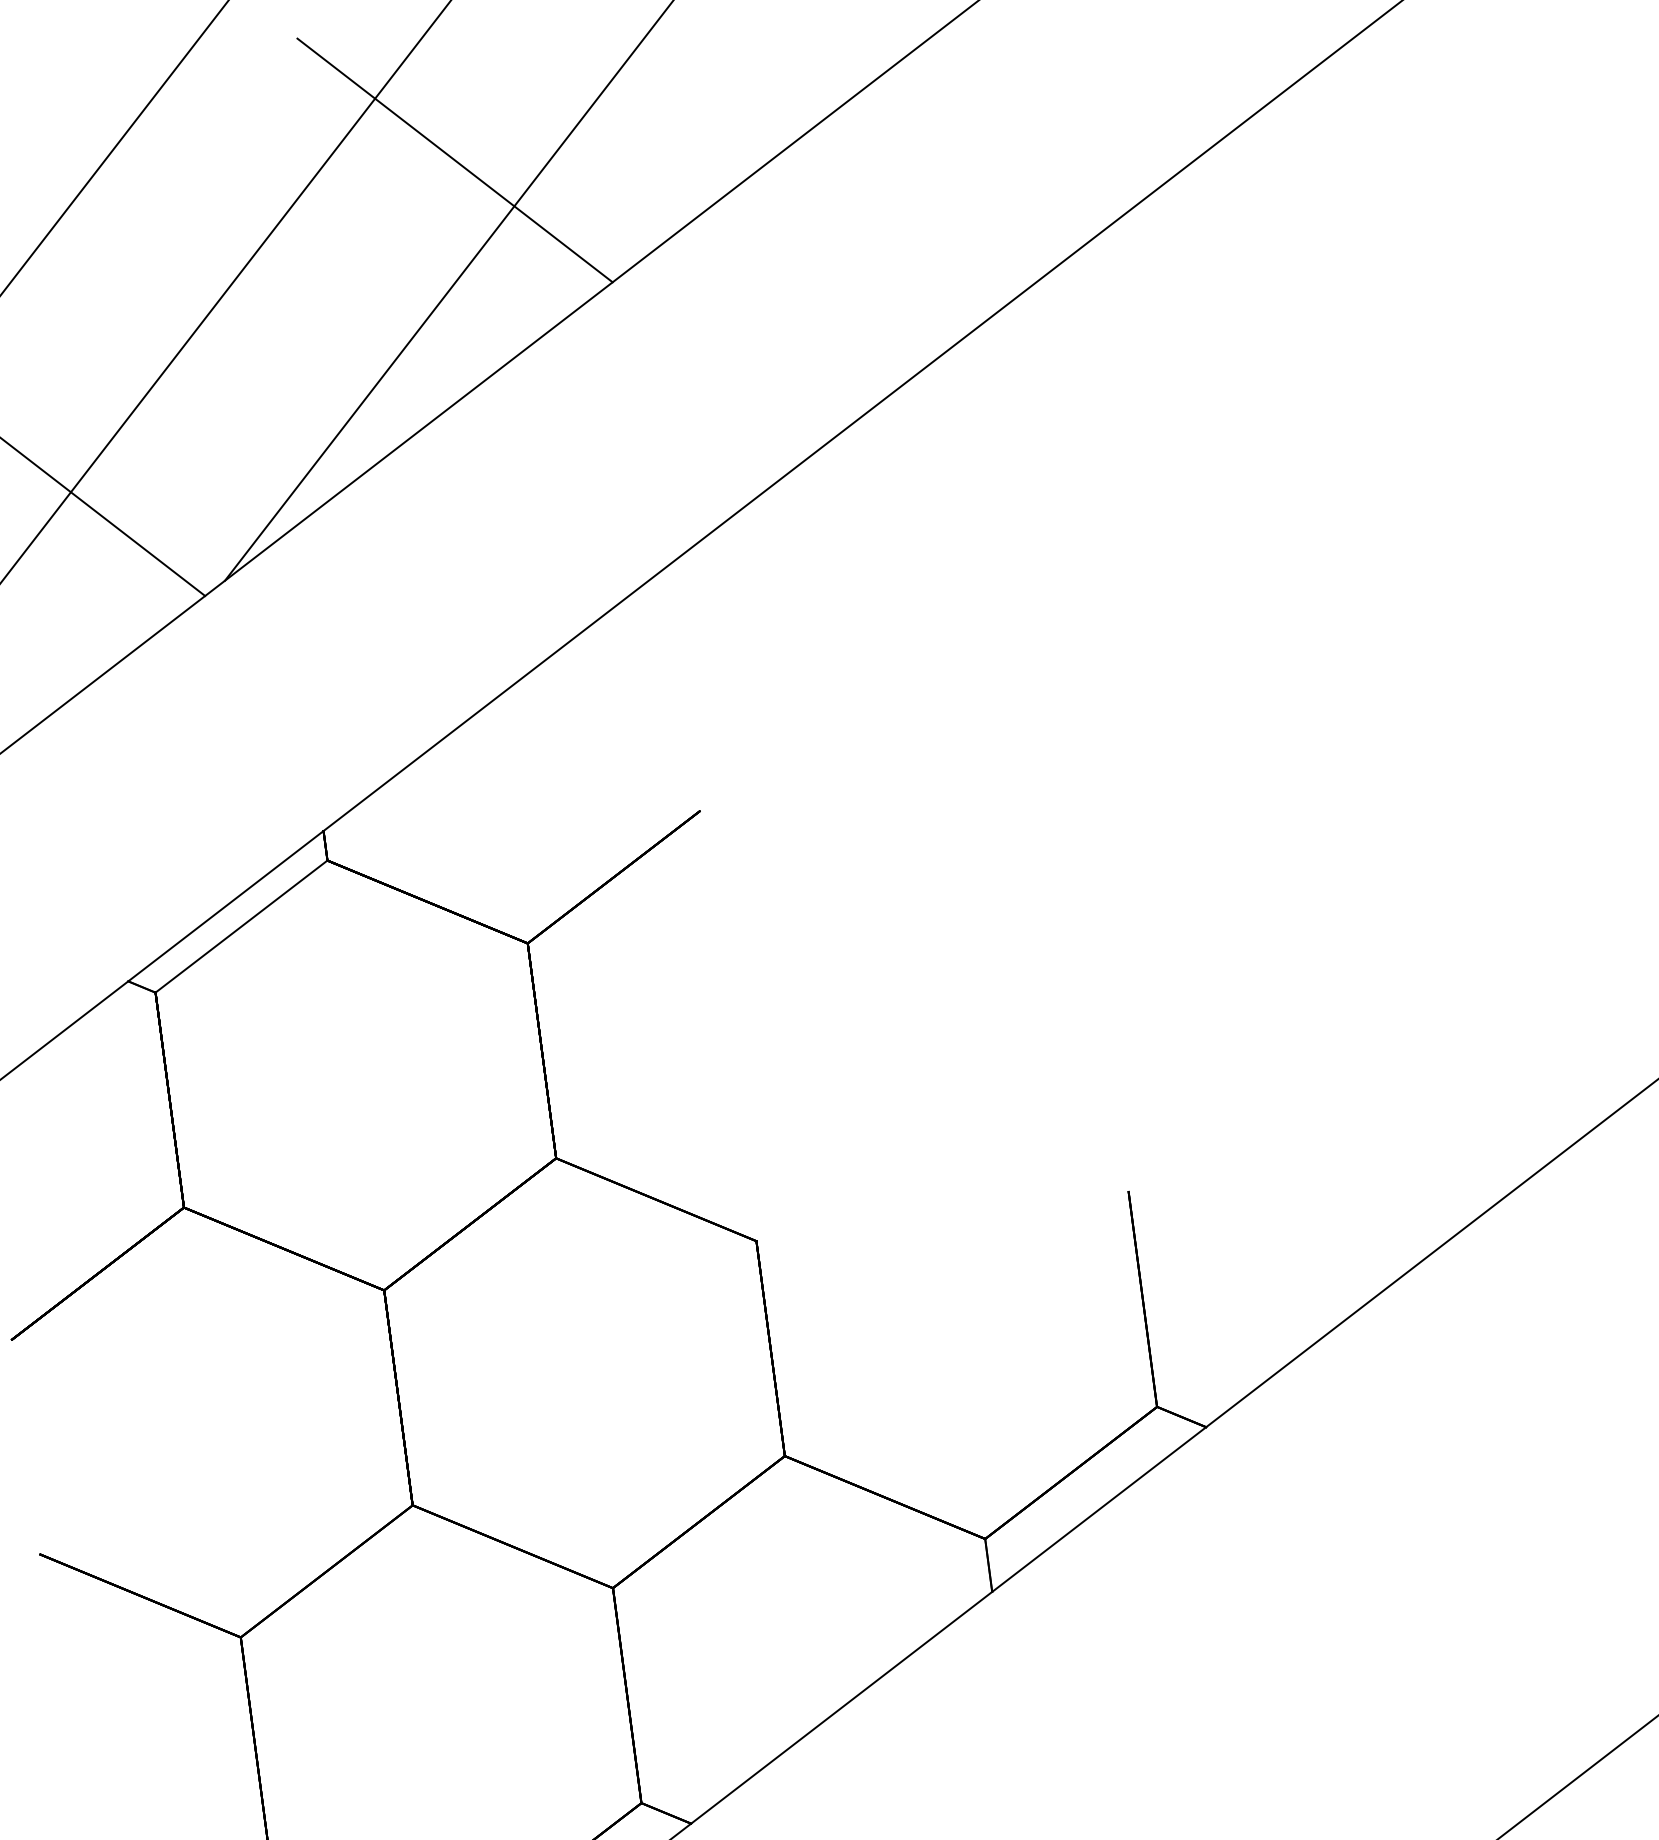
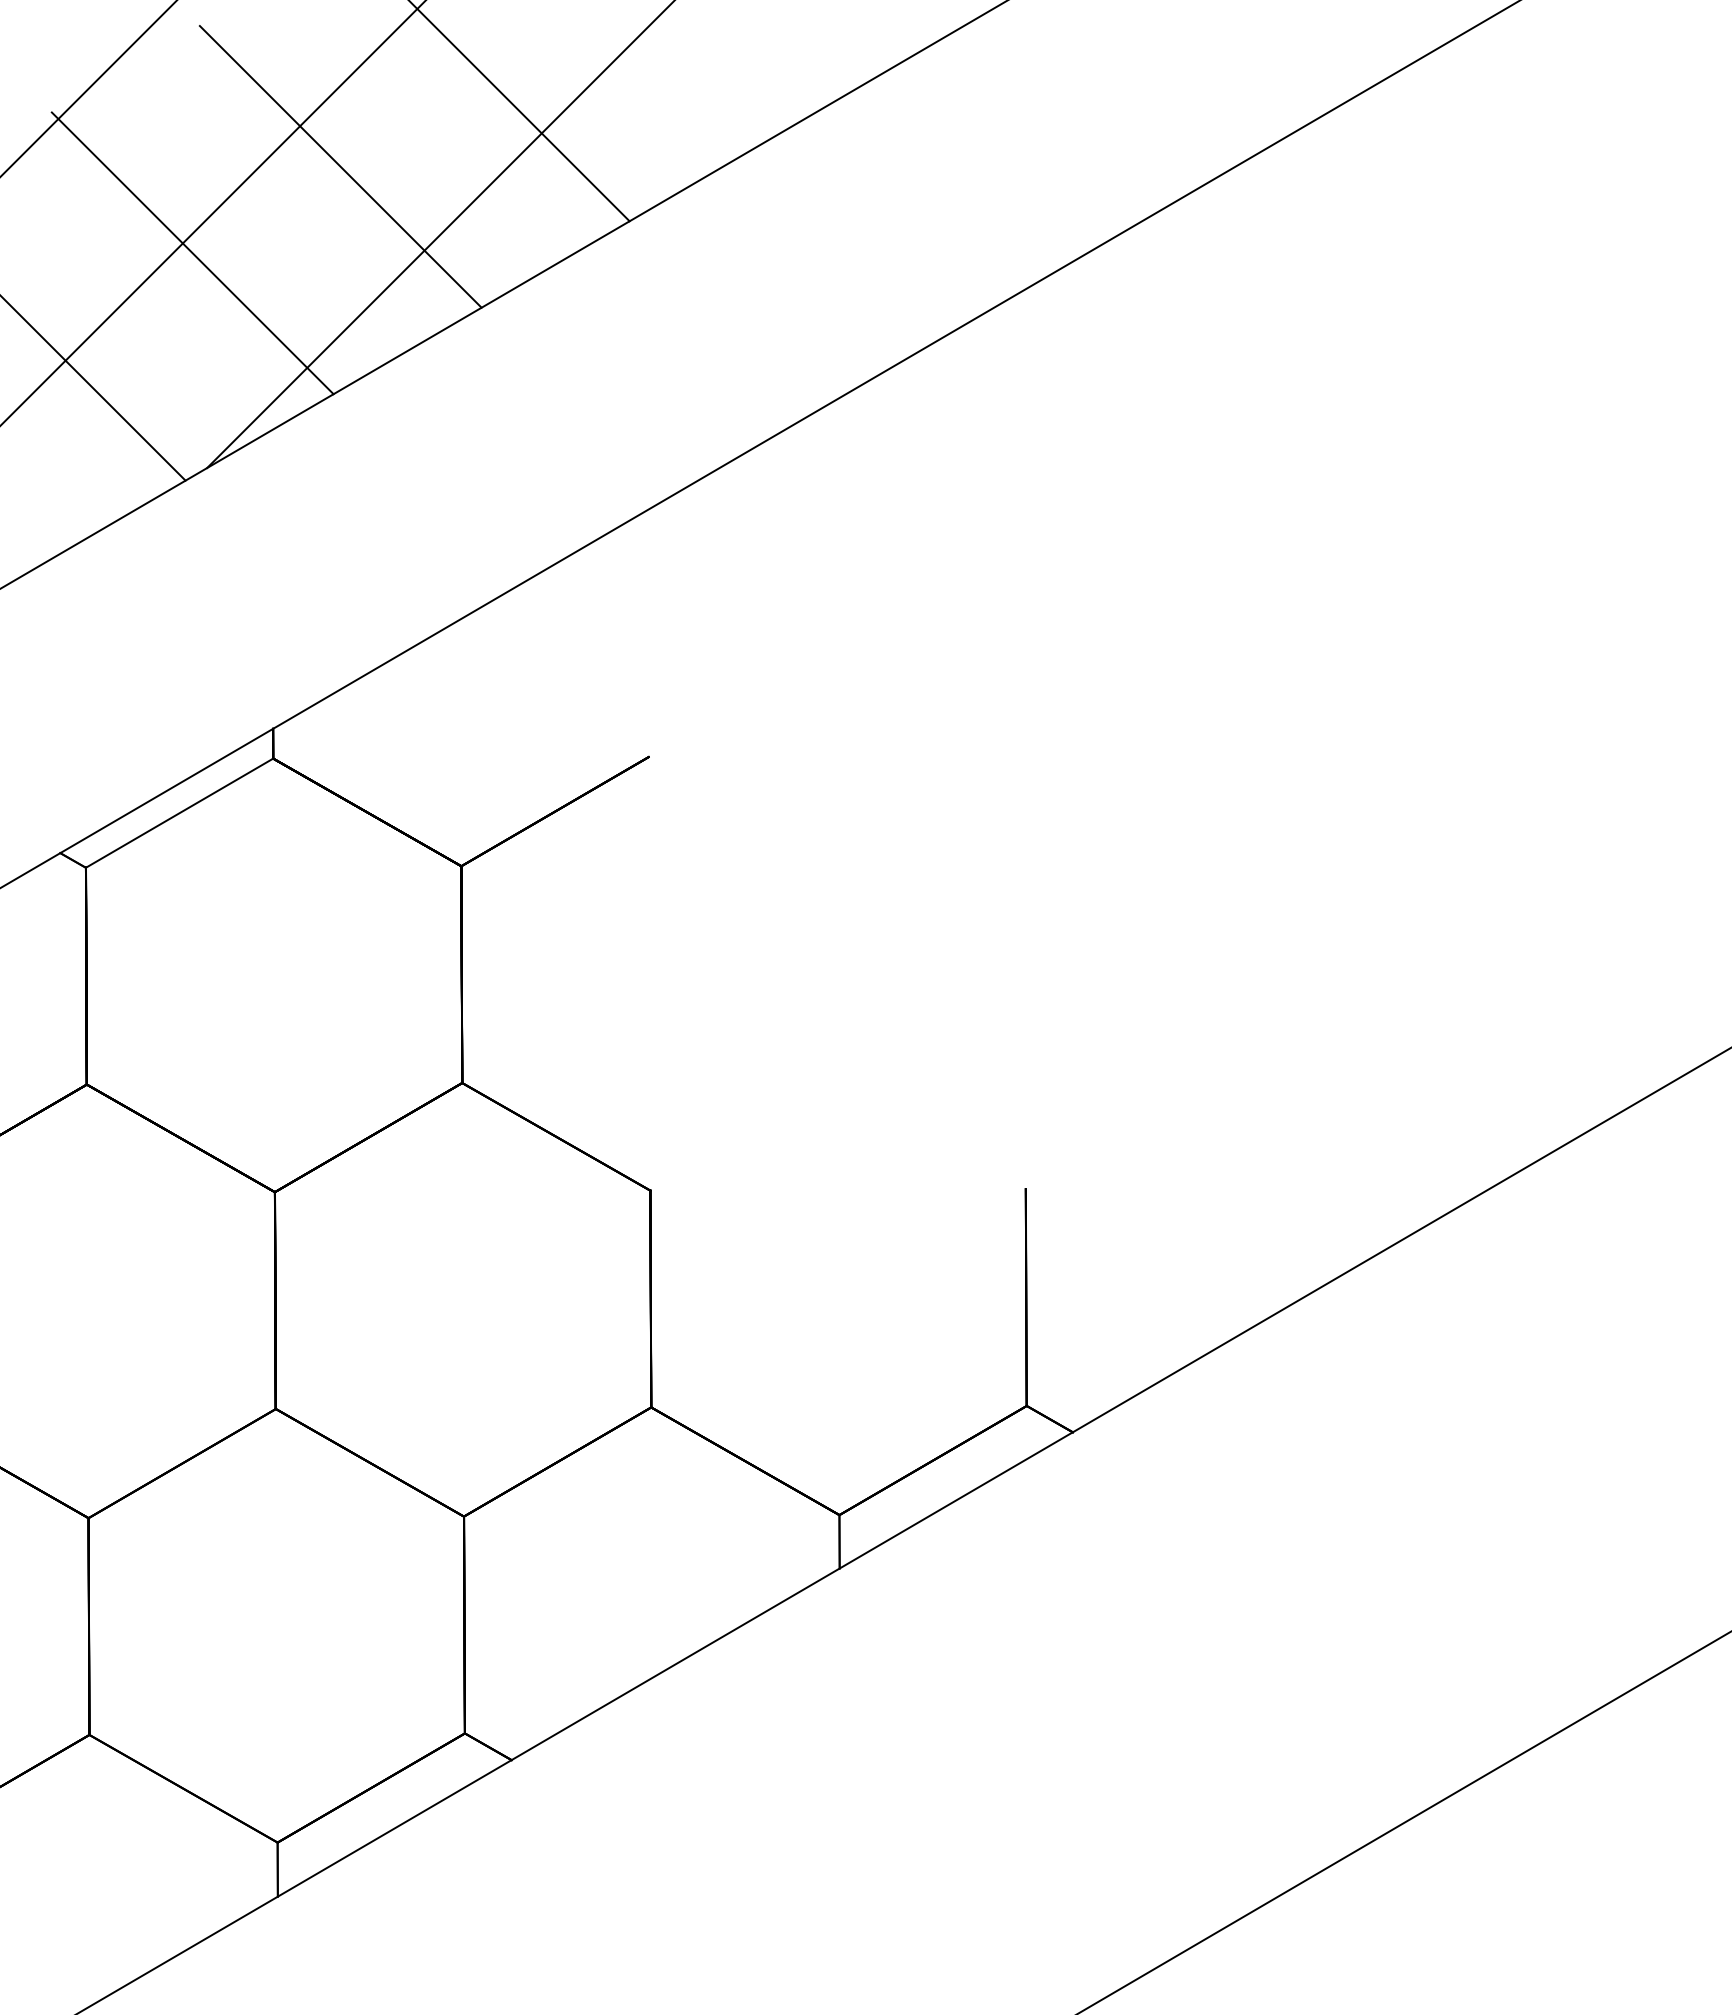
line: (318, 264) -> (340, 166), added
line: (183, 369) -> (192, 253), added

